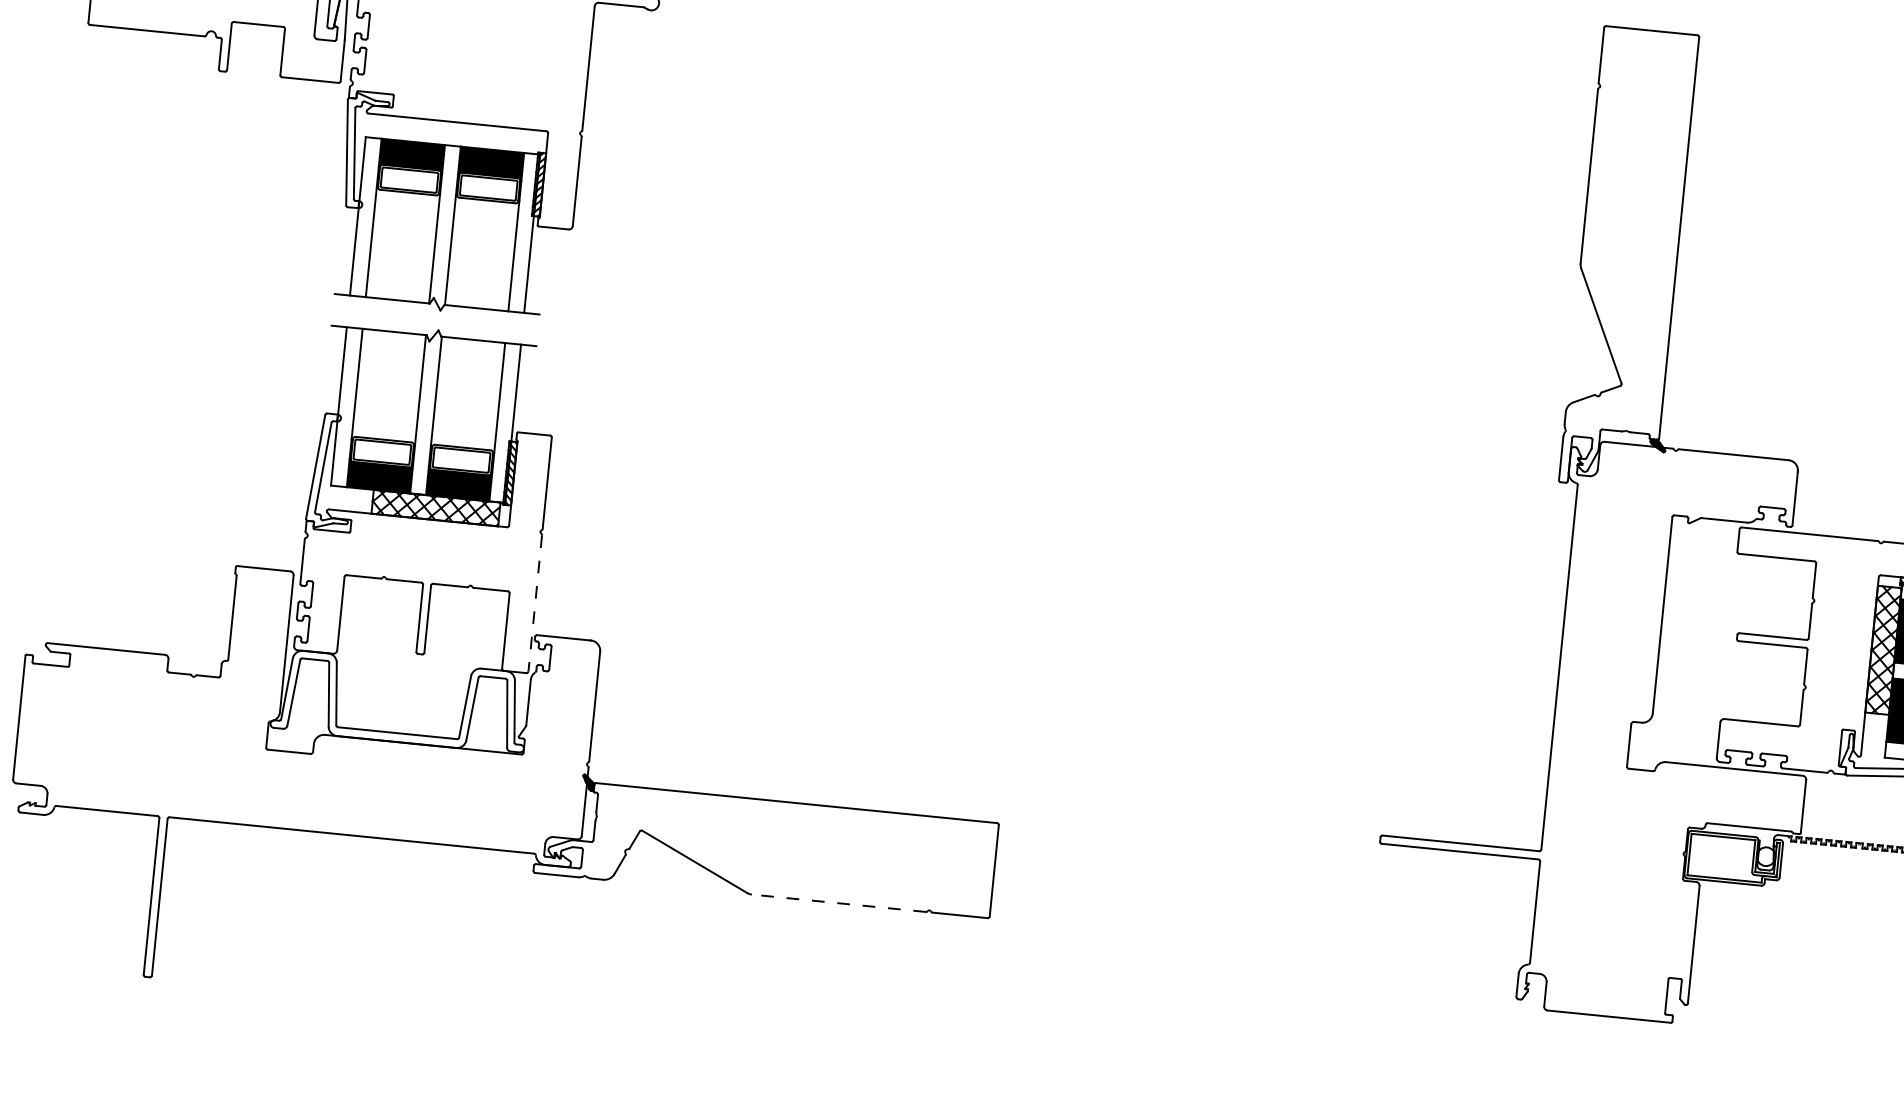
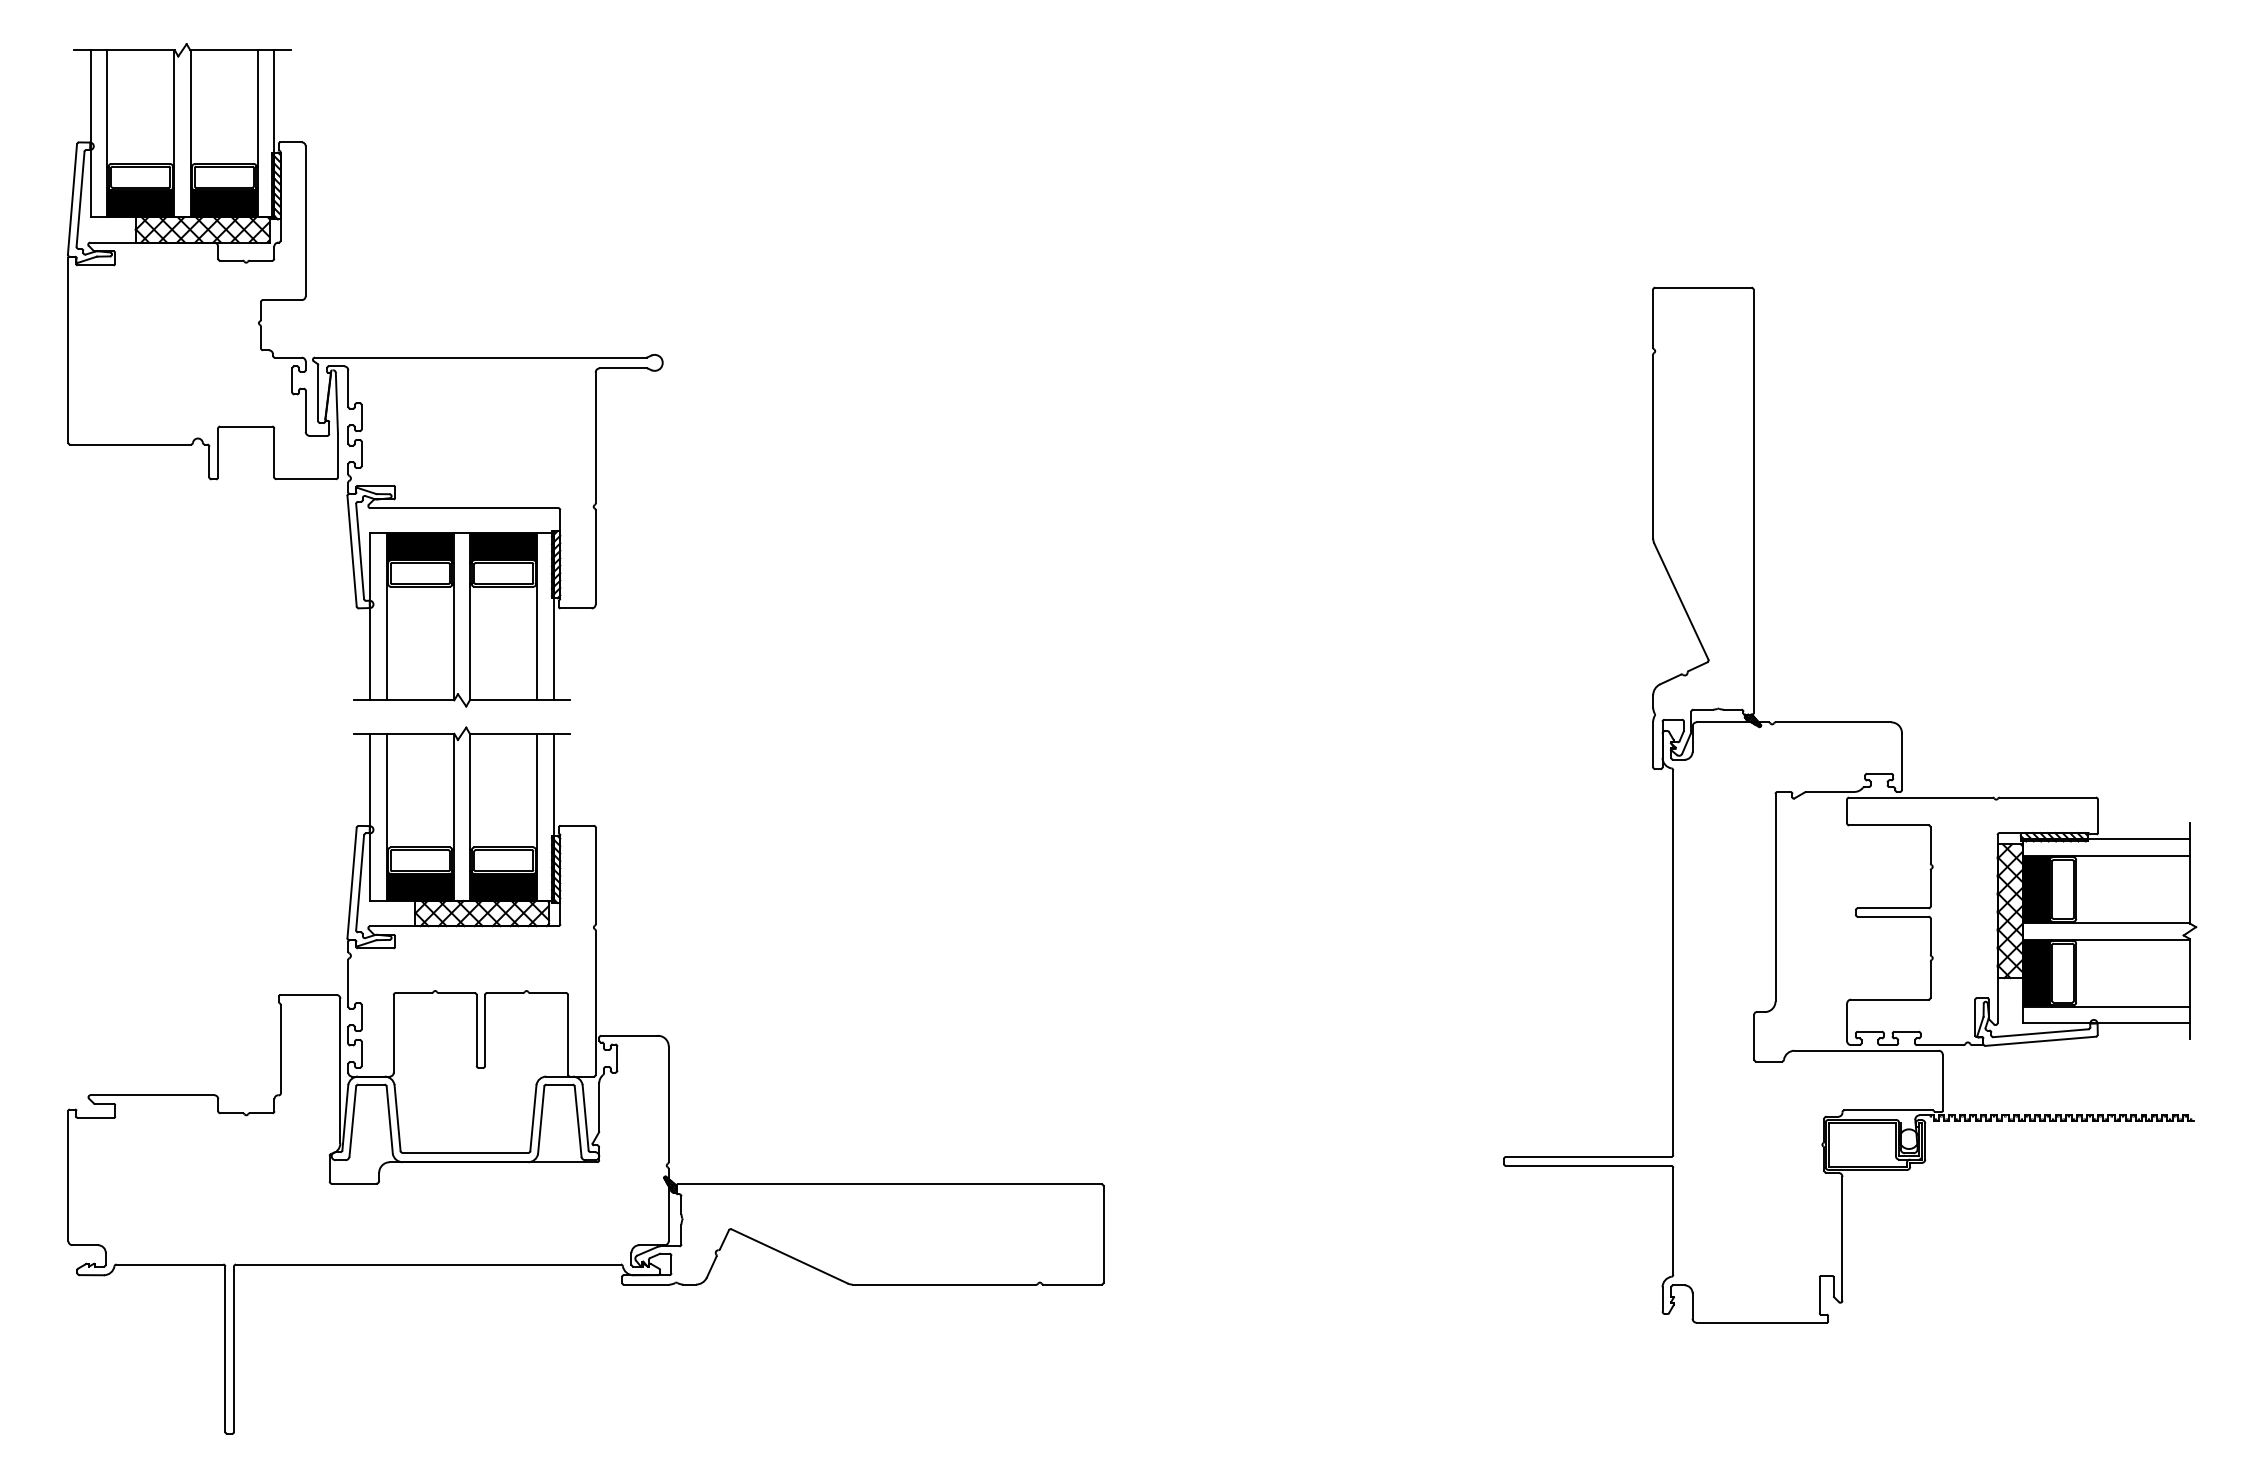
line: (534, 603) -> (595, 1002), dashed -> solid
line: (838, 903) -> (944, 1284), dashed -> solid

